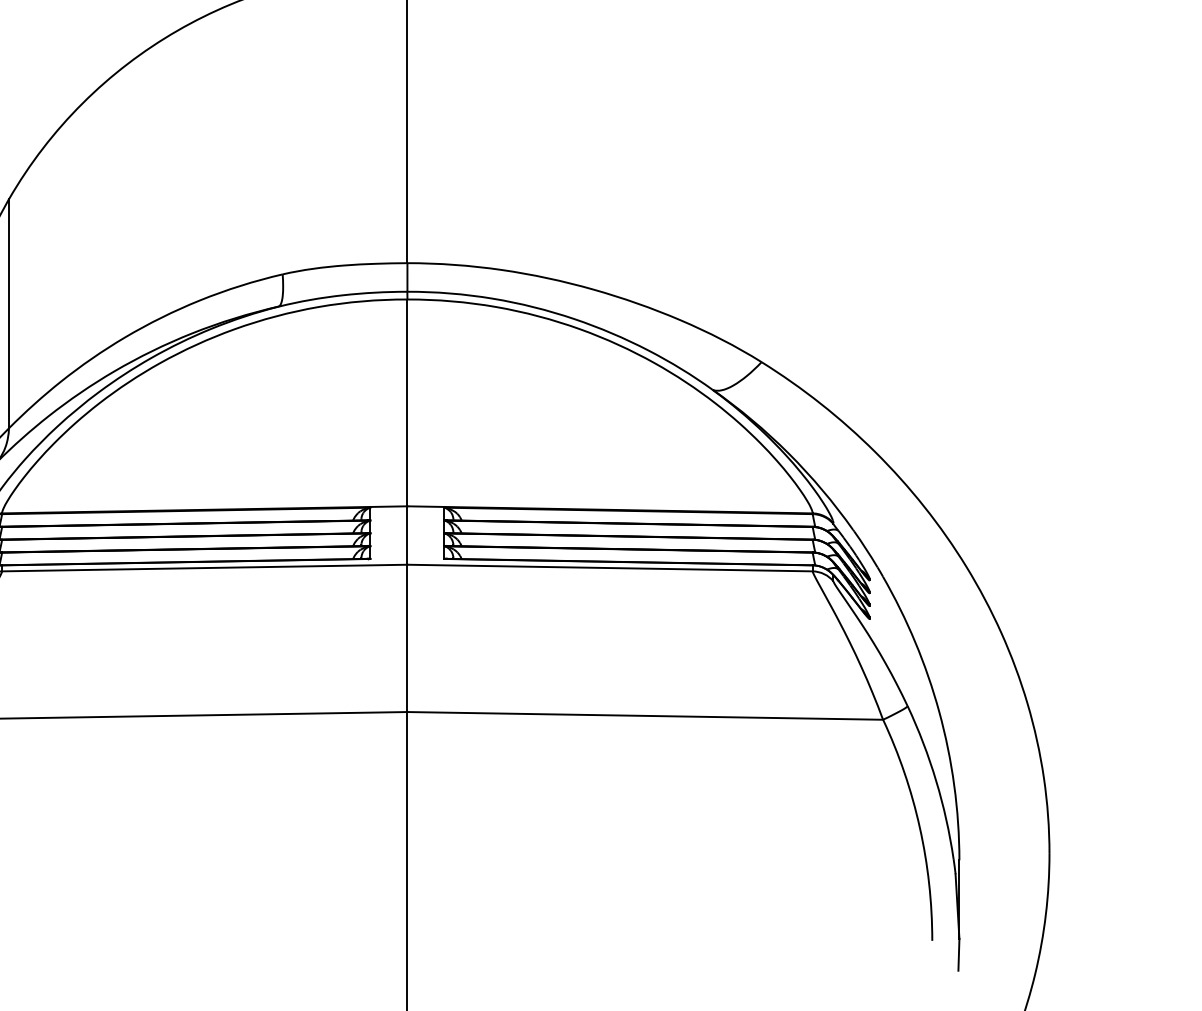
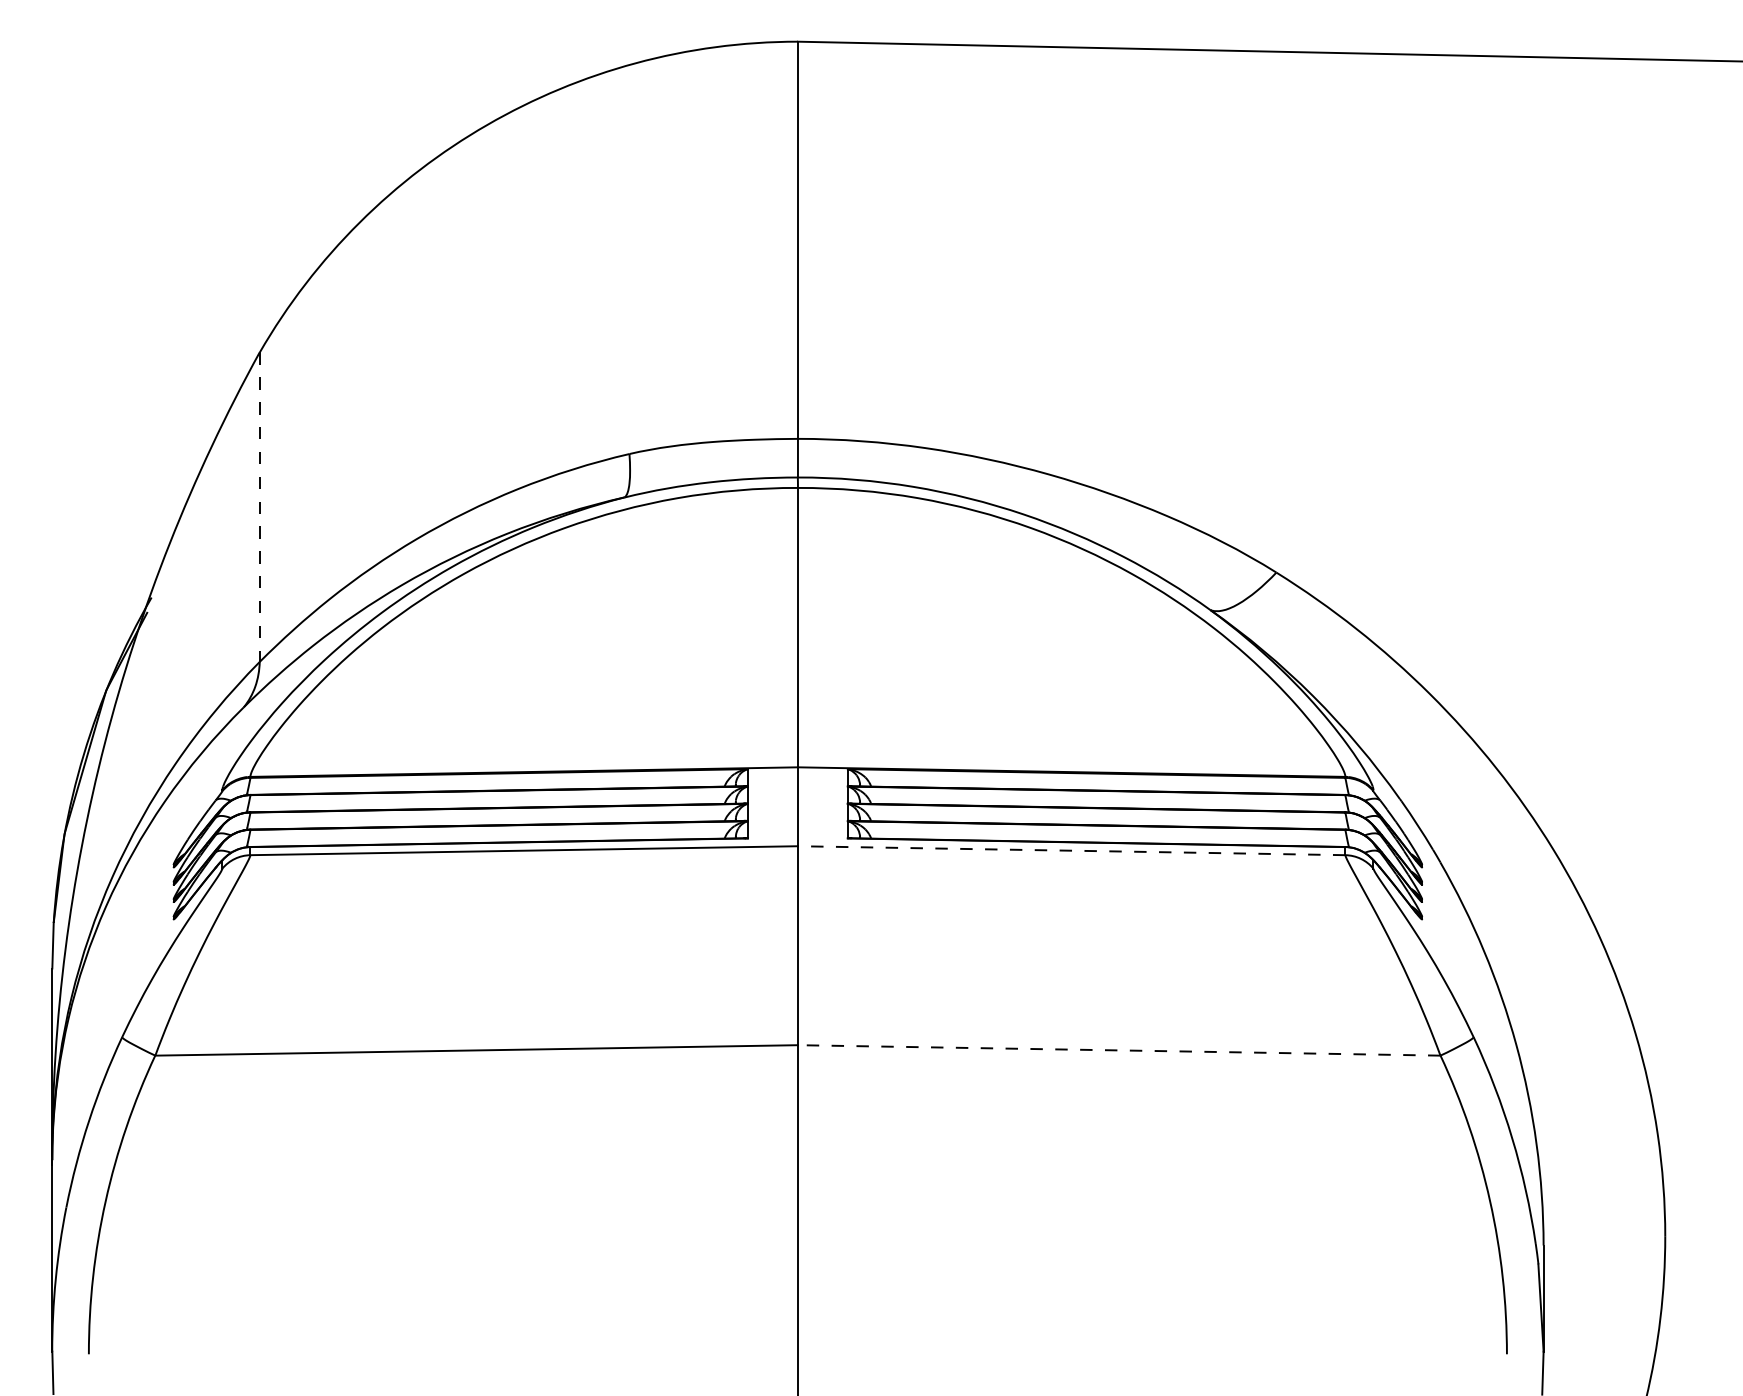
line: (8, 313) -> (259, 507), solid -> dashed
line: (609, 567) -> (1071, 850), solid -> dashed
line: (644, 715) -> (1118, 1050), solid -> dashed

